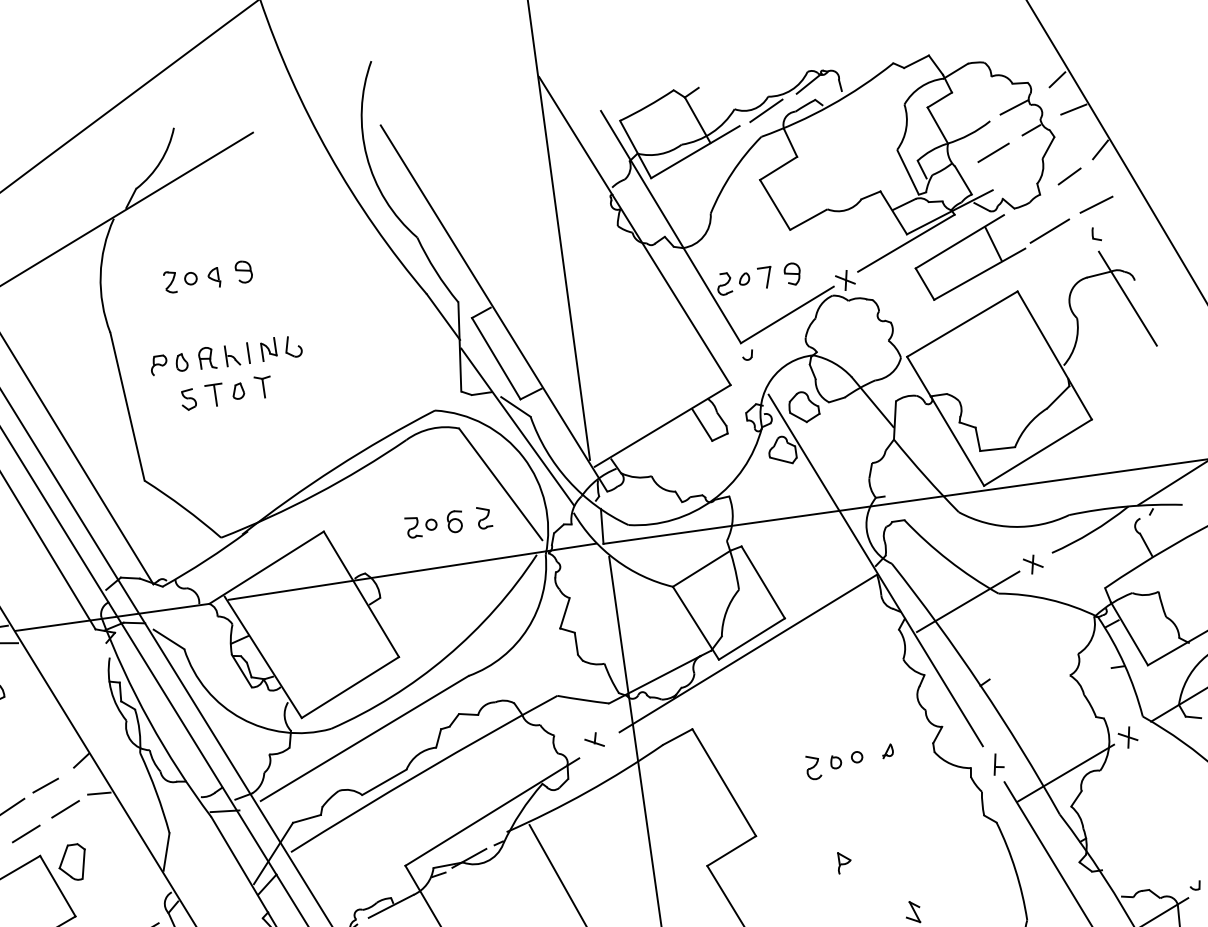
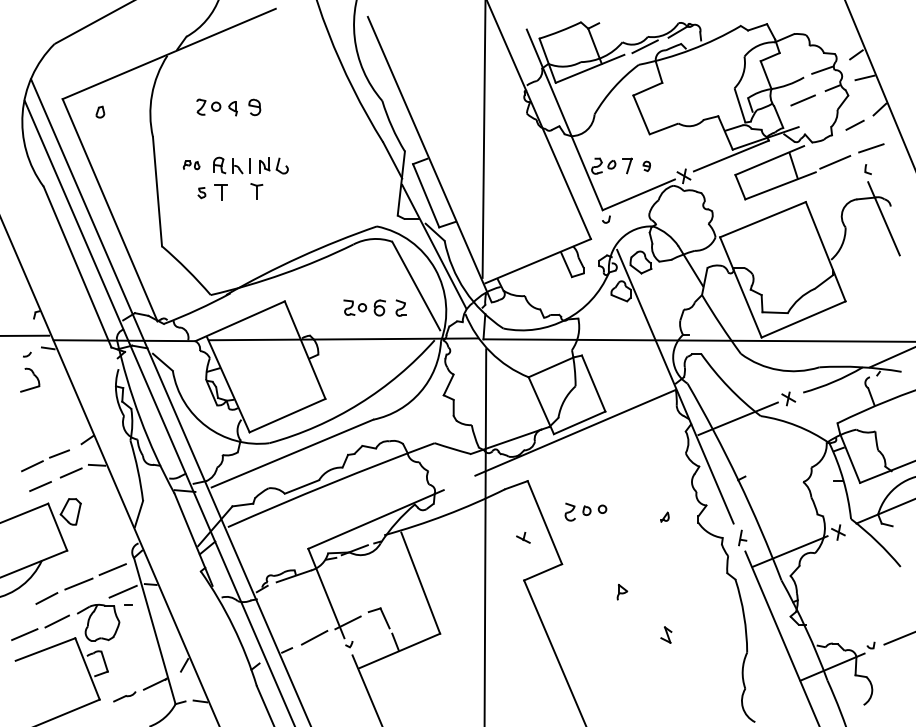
part: (792, 274) -> (646, 166), size x0.6
part: (168, 364) -> (191, 165), size x0.6
part: (238, 390) -> (100, 111), moved
part: (187, 399) -> (201, 192), size x0.7
part: (594, 739) -> (523, 537), moved
part: (834, 763) -> (585, 511), moved

